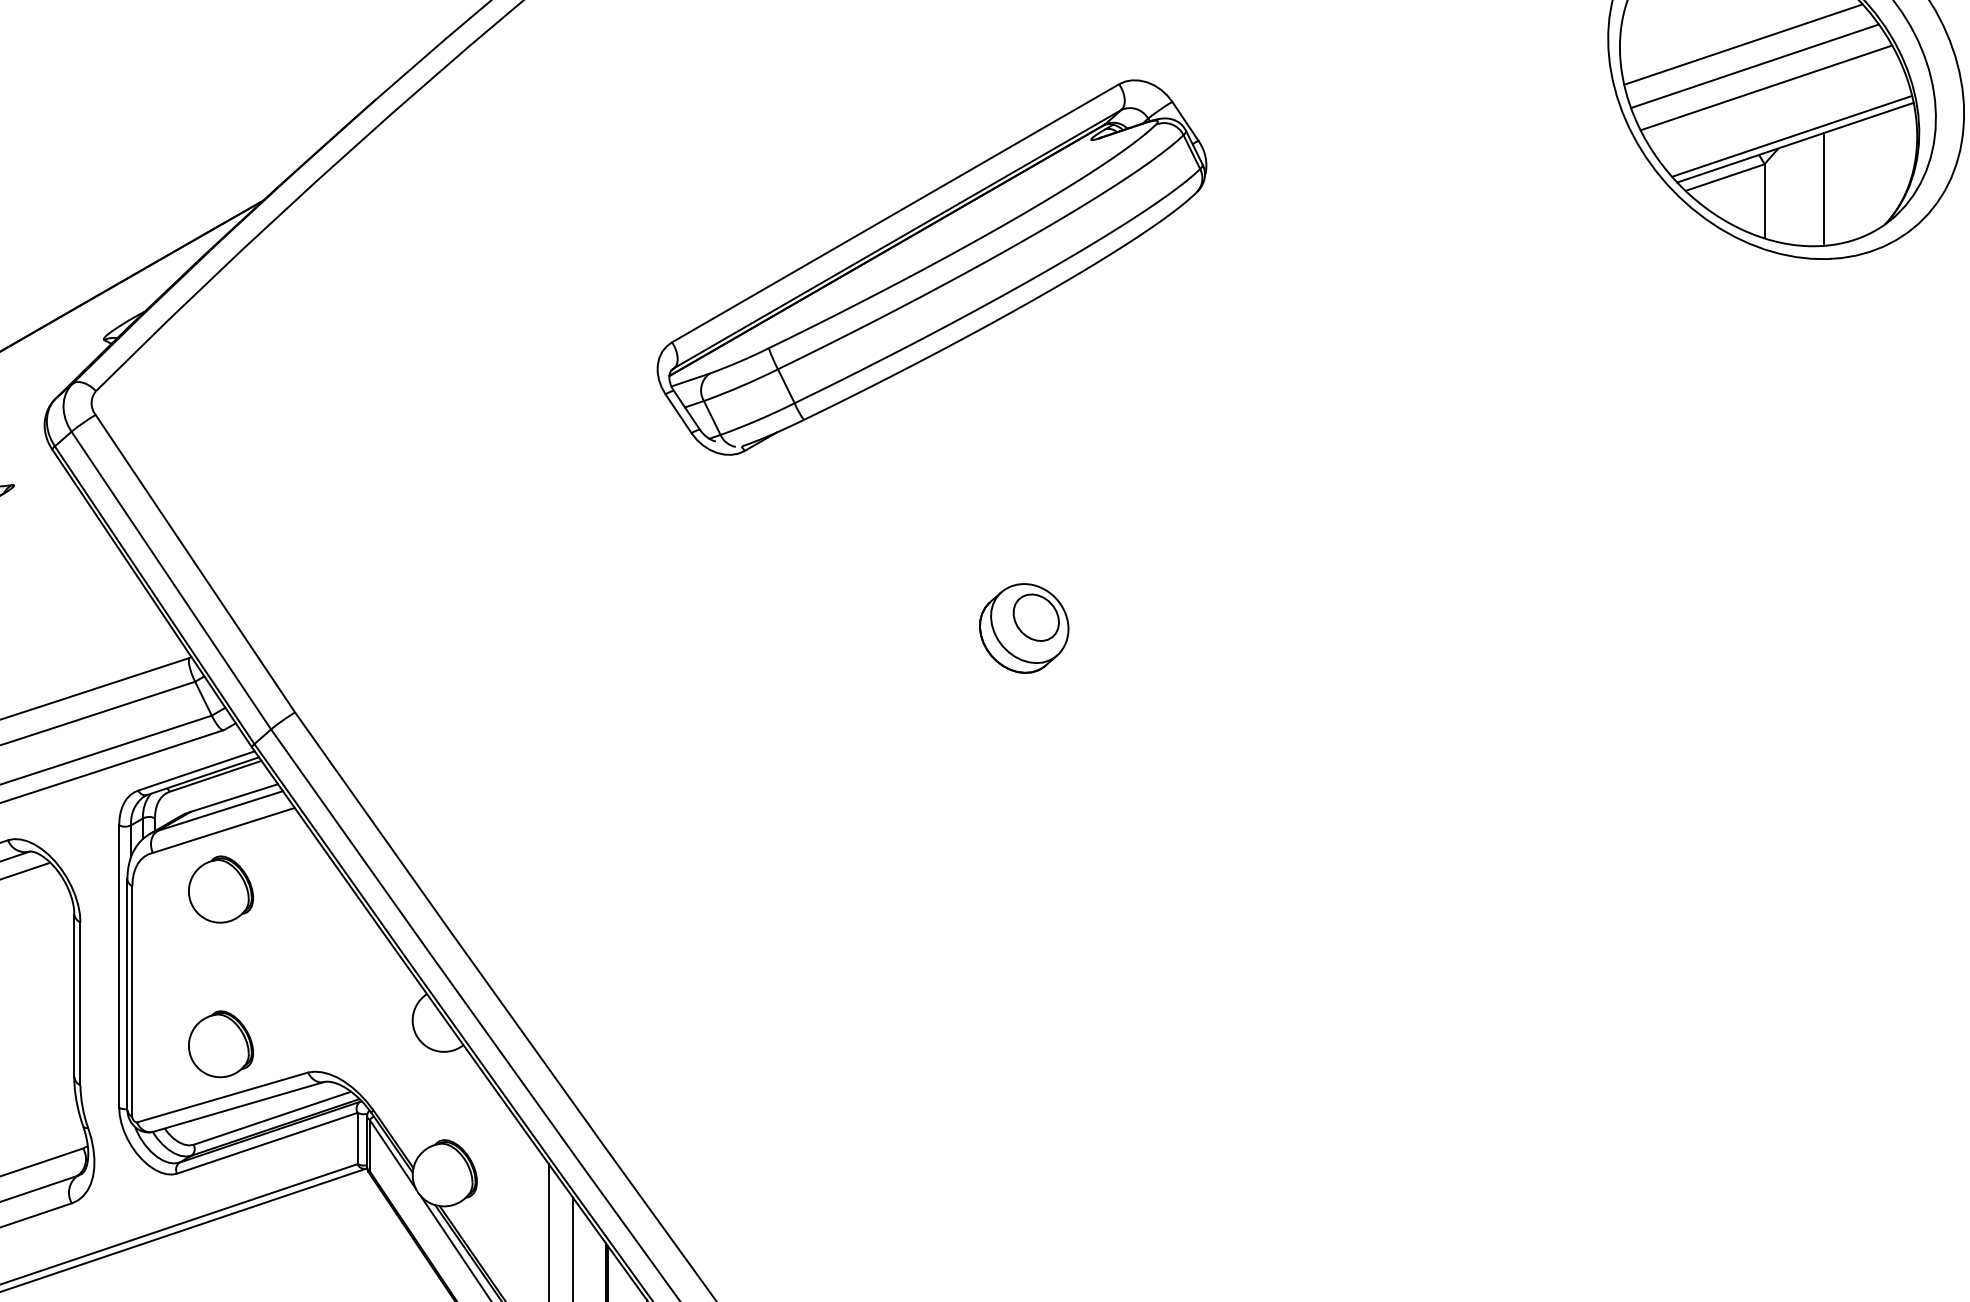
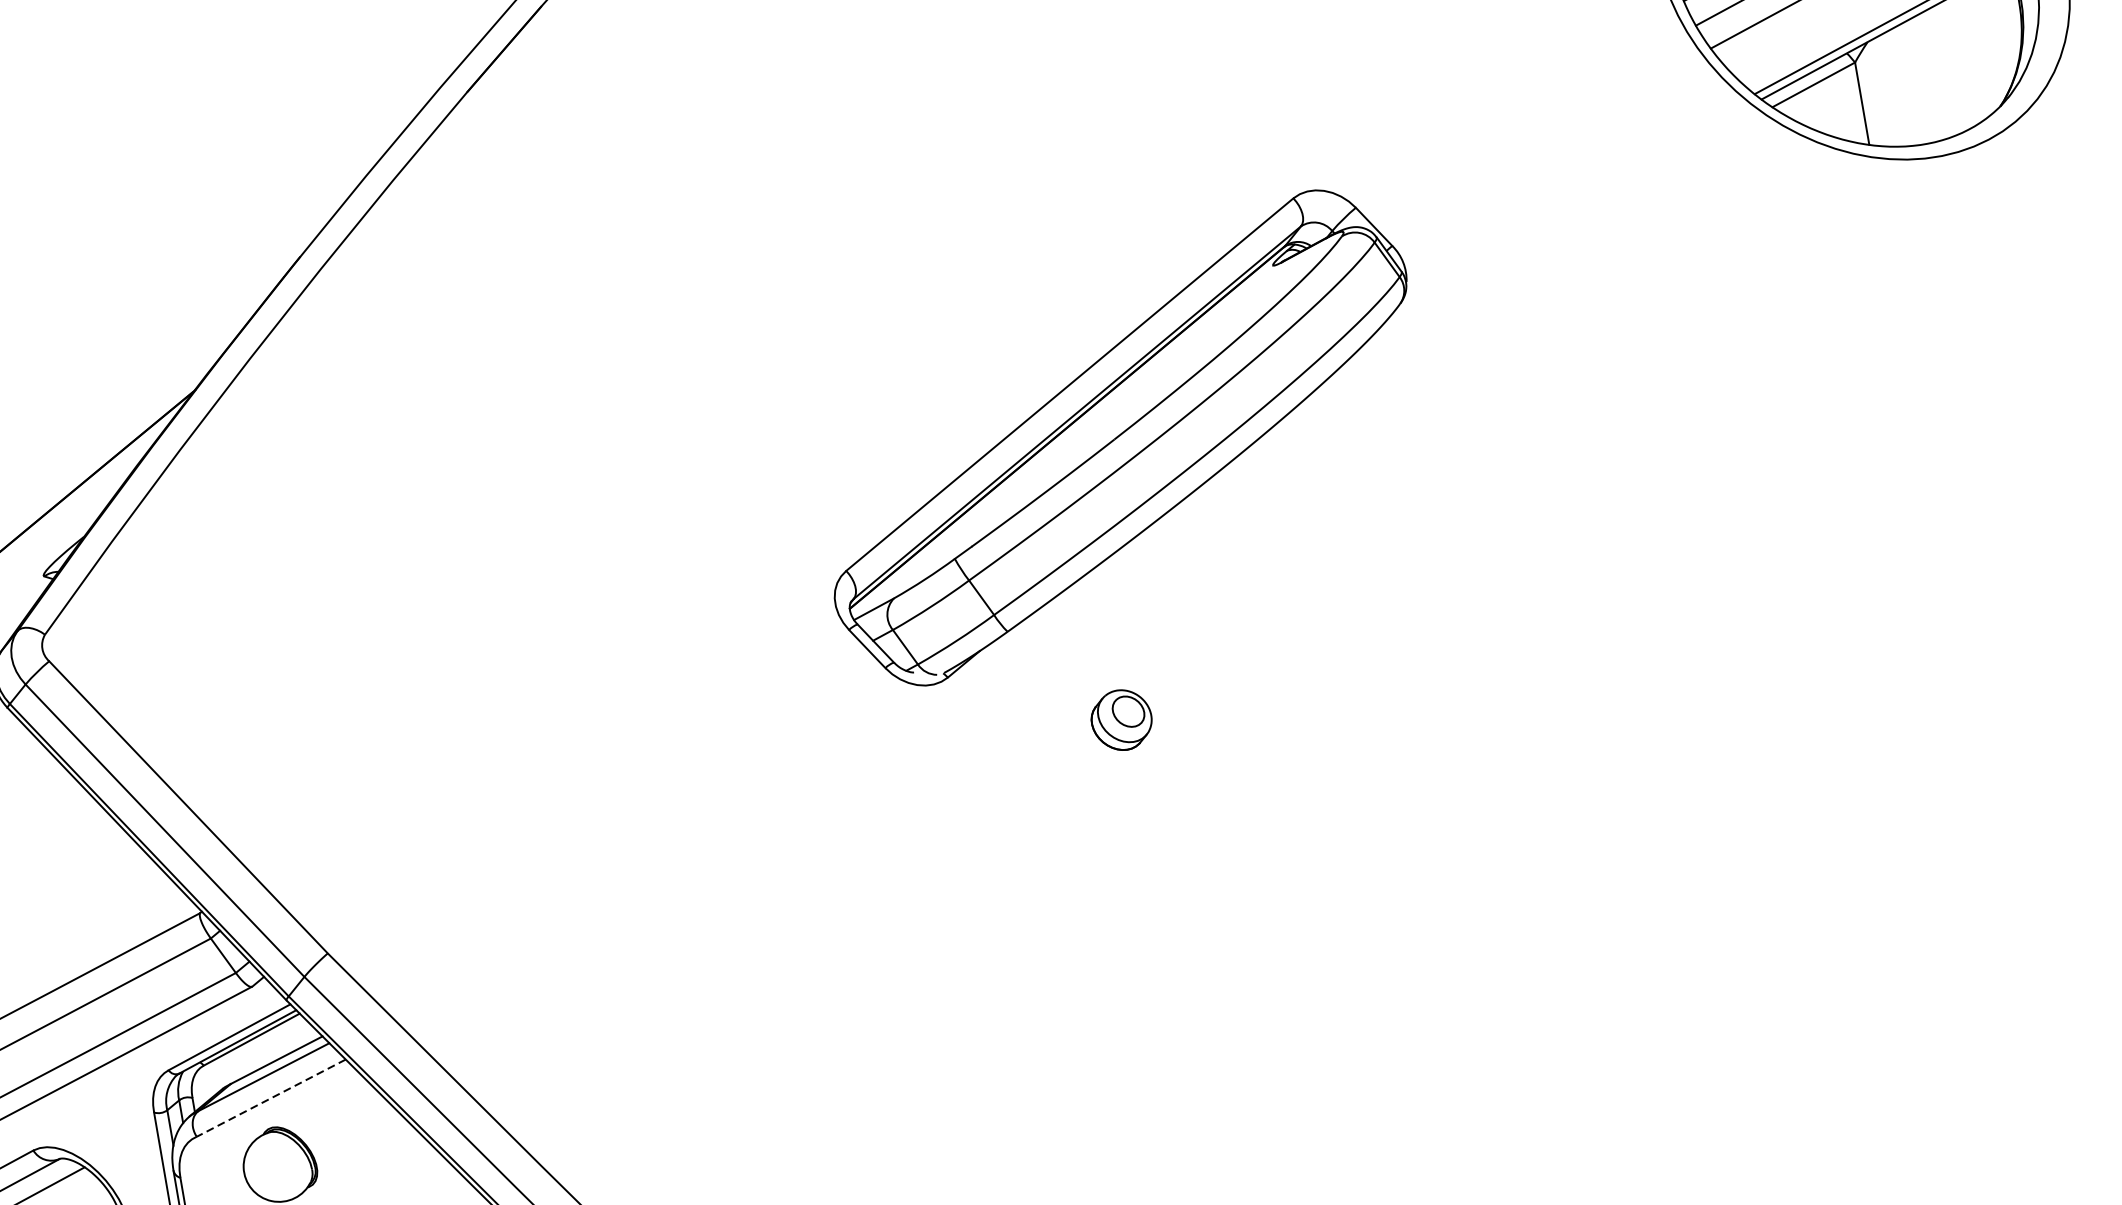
line: (1824, 188) -> (1926, 77), removed
part: (931, 267) -> (1120, 437), moved
part: (1024, 628) -> (1121, 720), size x0.6
line: (223, 830) -> (270, 1098), solid -> dashed

